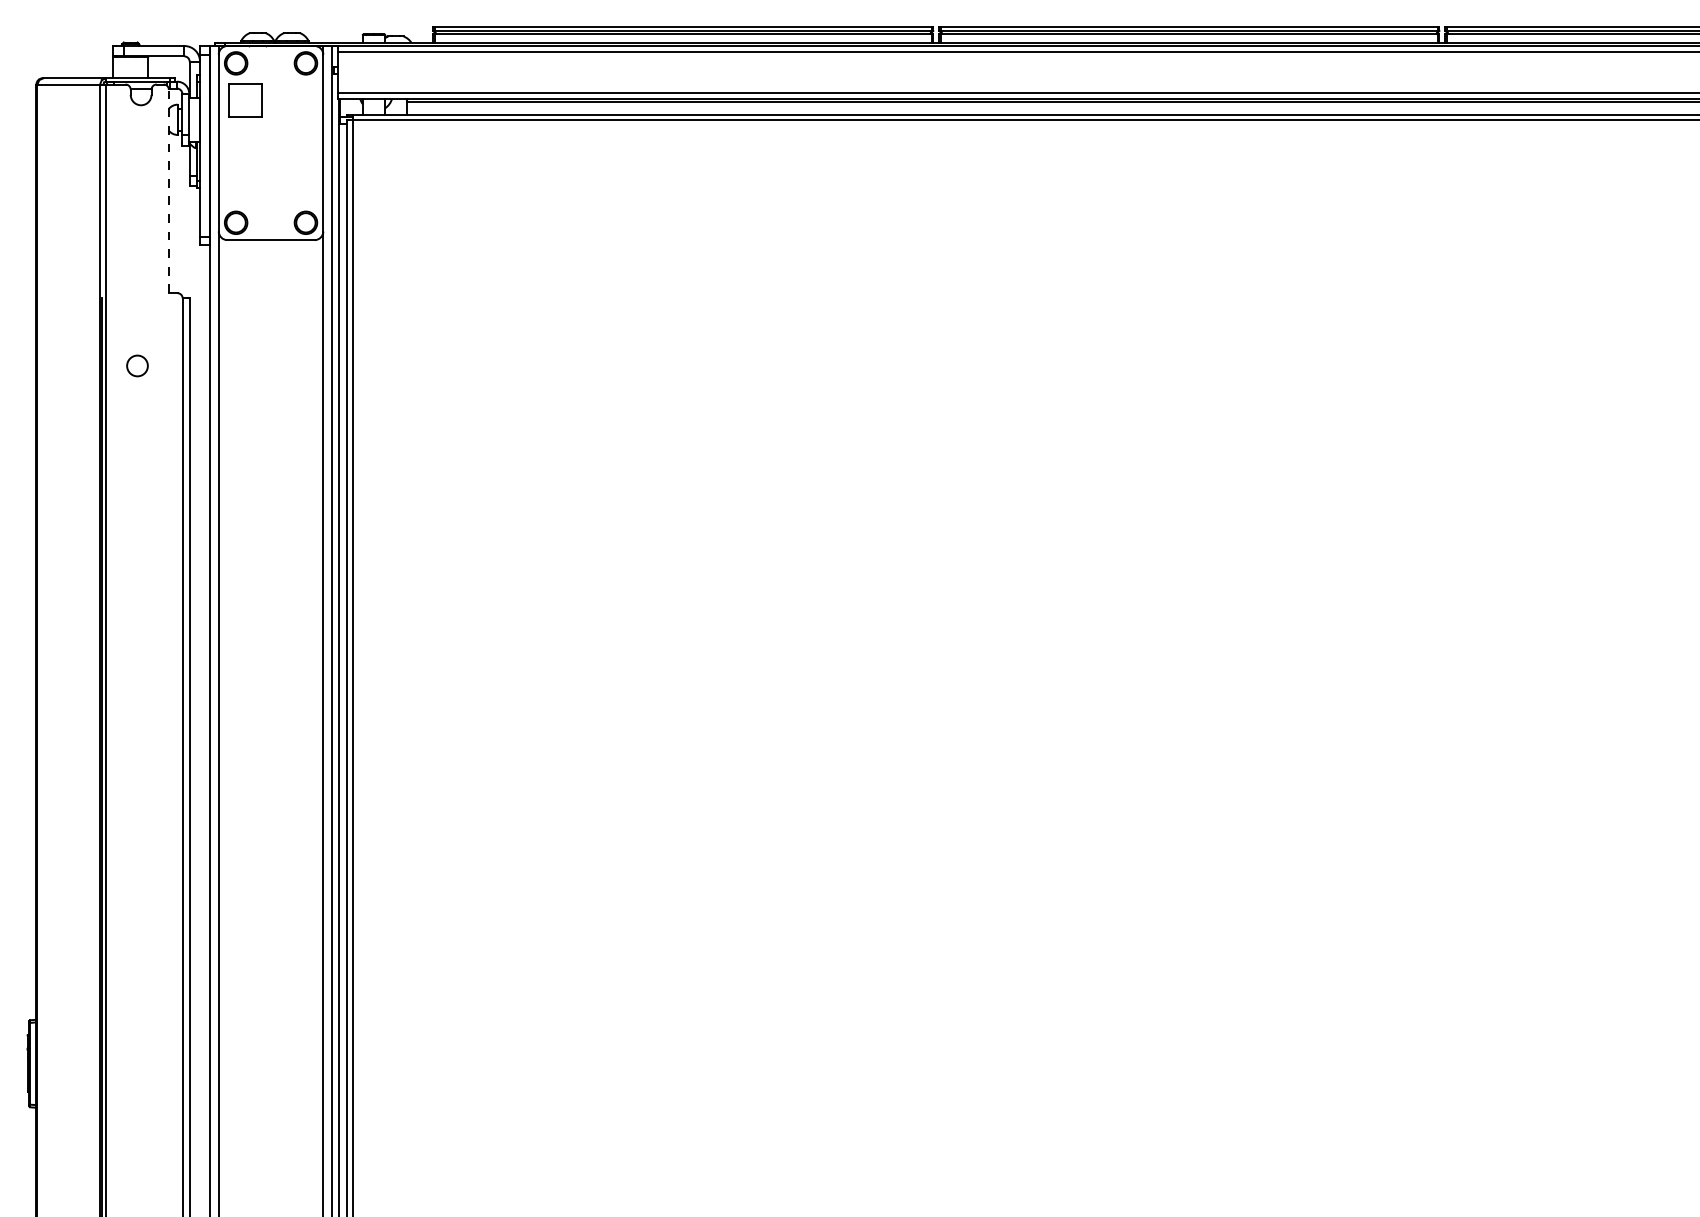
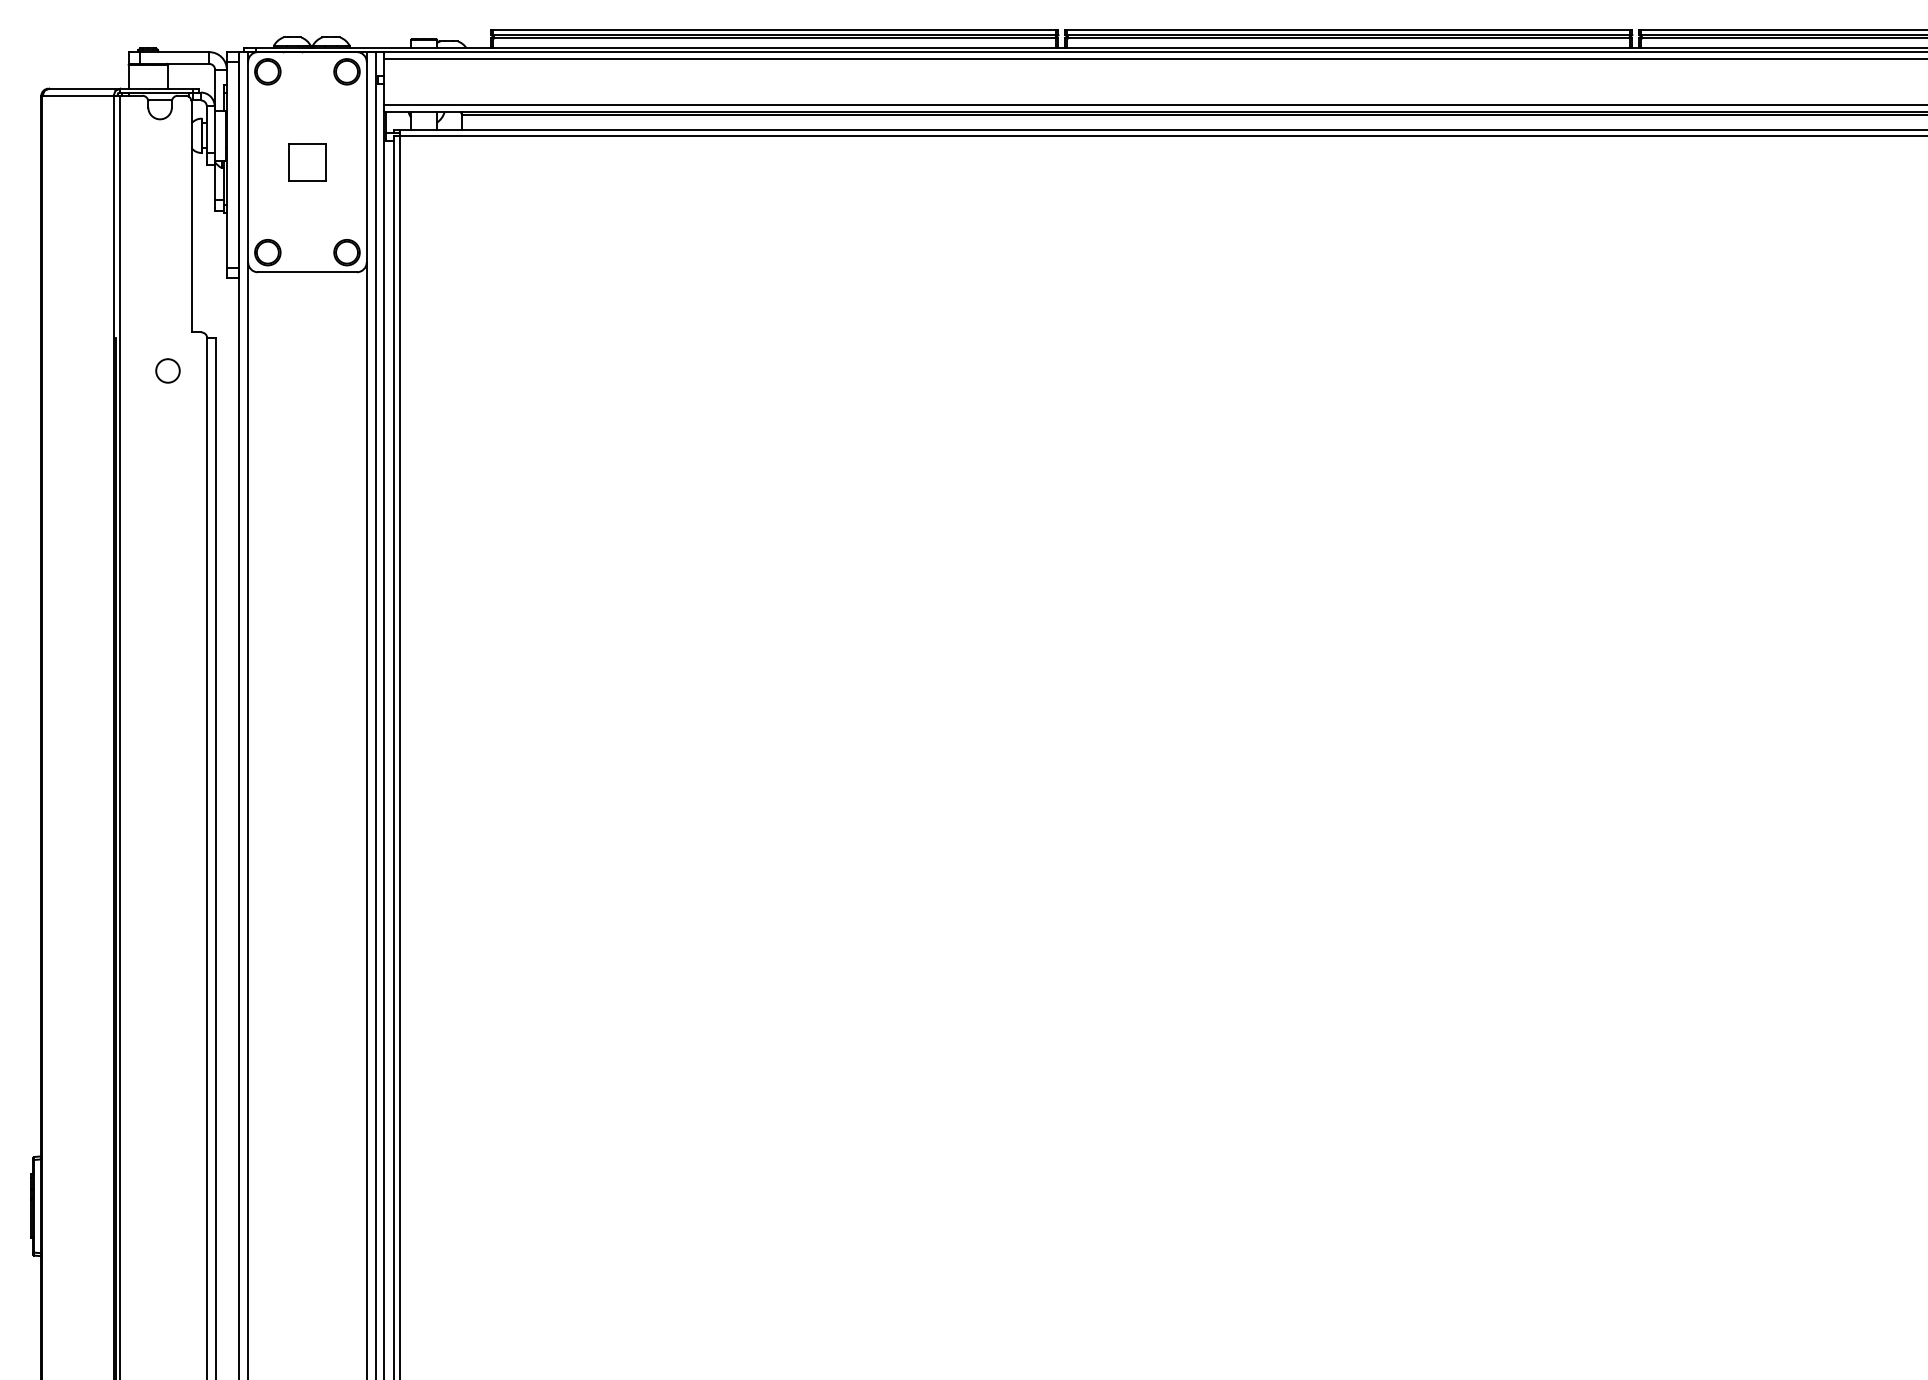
part: (245, 101) -> (307, 162), moved
line: (168, 190) -> (191, 216), dashed -> solid
circle: (137, 365) -> (167, 370), moved

